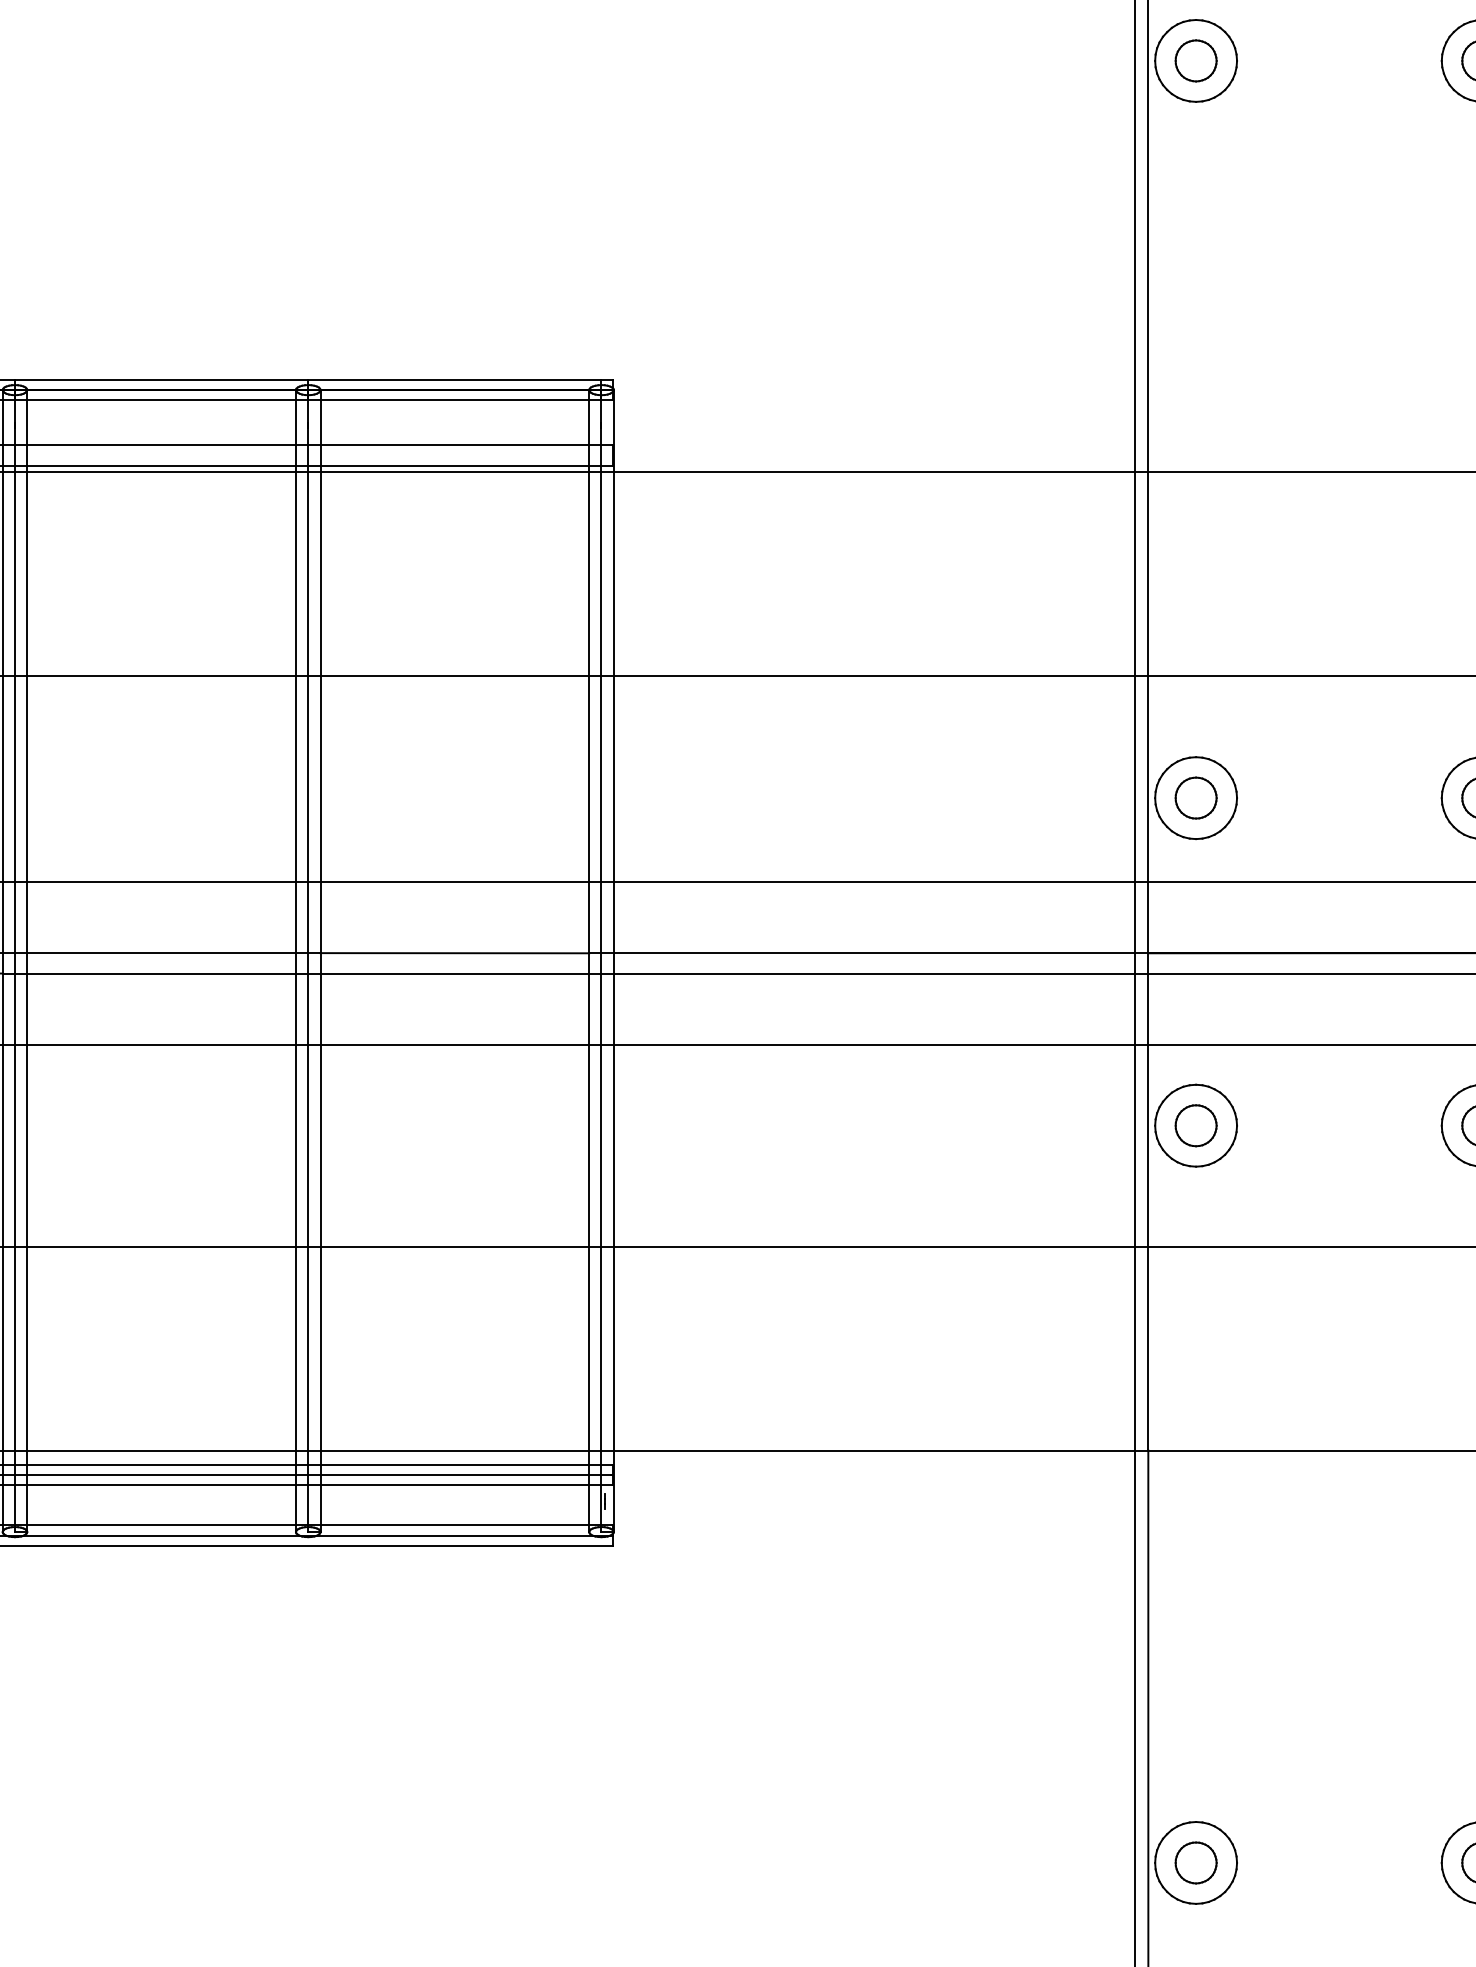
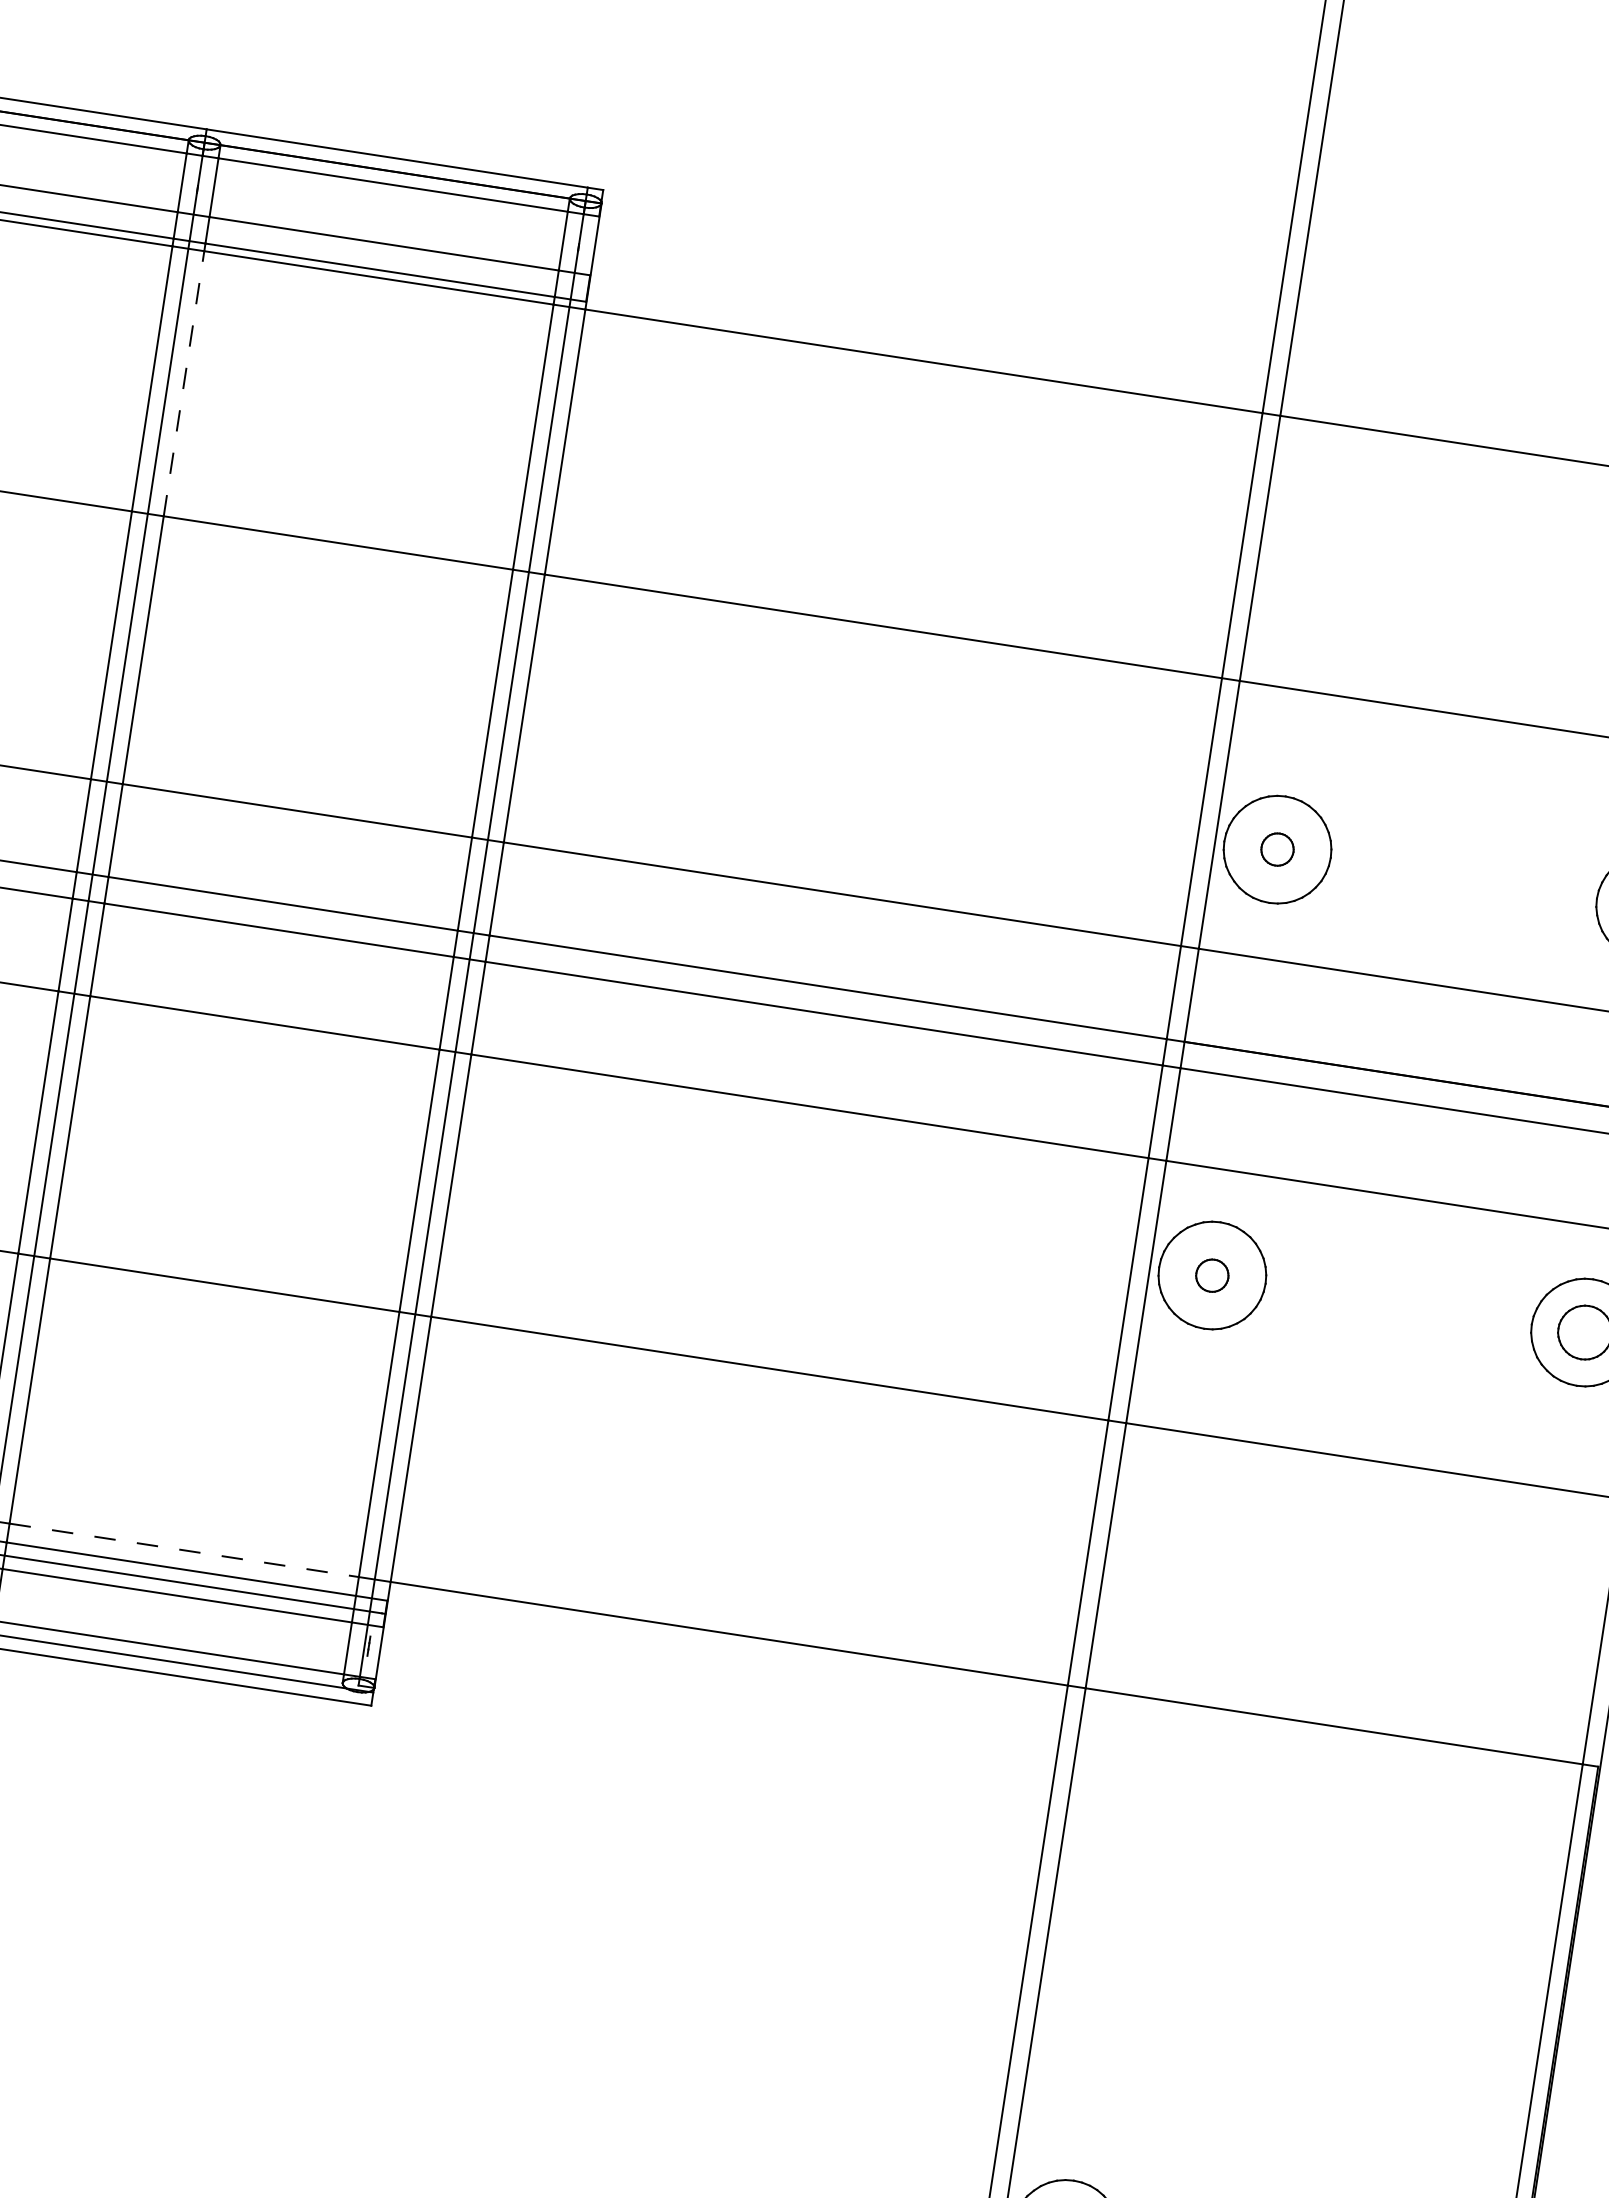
line: (320, 573) -> (183, 383), solid -> dashed
part: (1195, 797) -> (1276, 848), size x0.6
part: (1195, 1125) -> (1211, 1275), size x0.6
line: (455, 1450) -> (185, 1550), solid -> dashed

